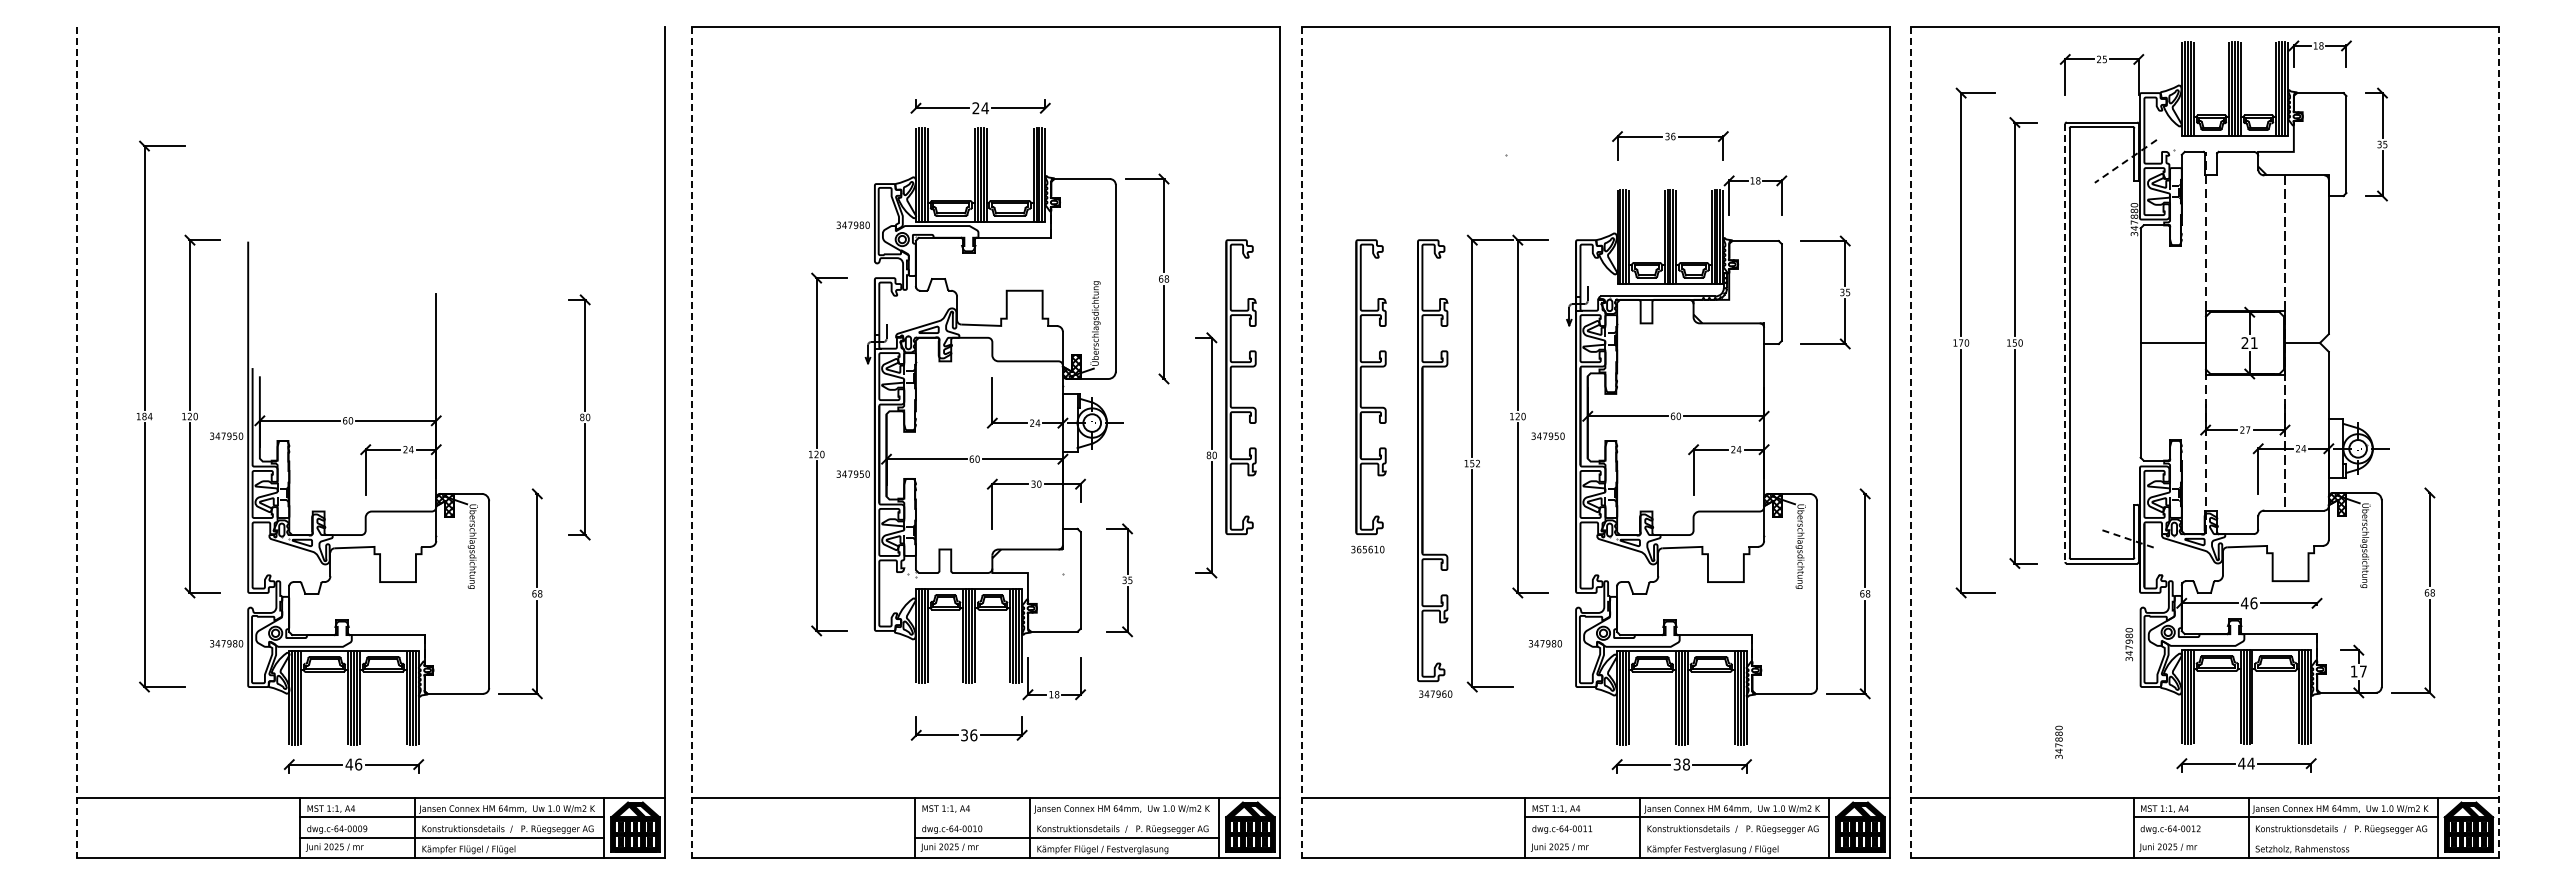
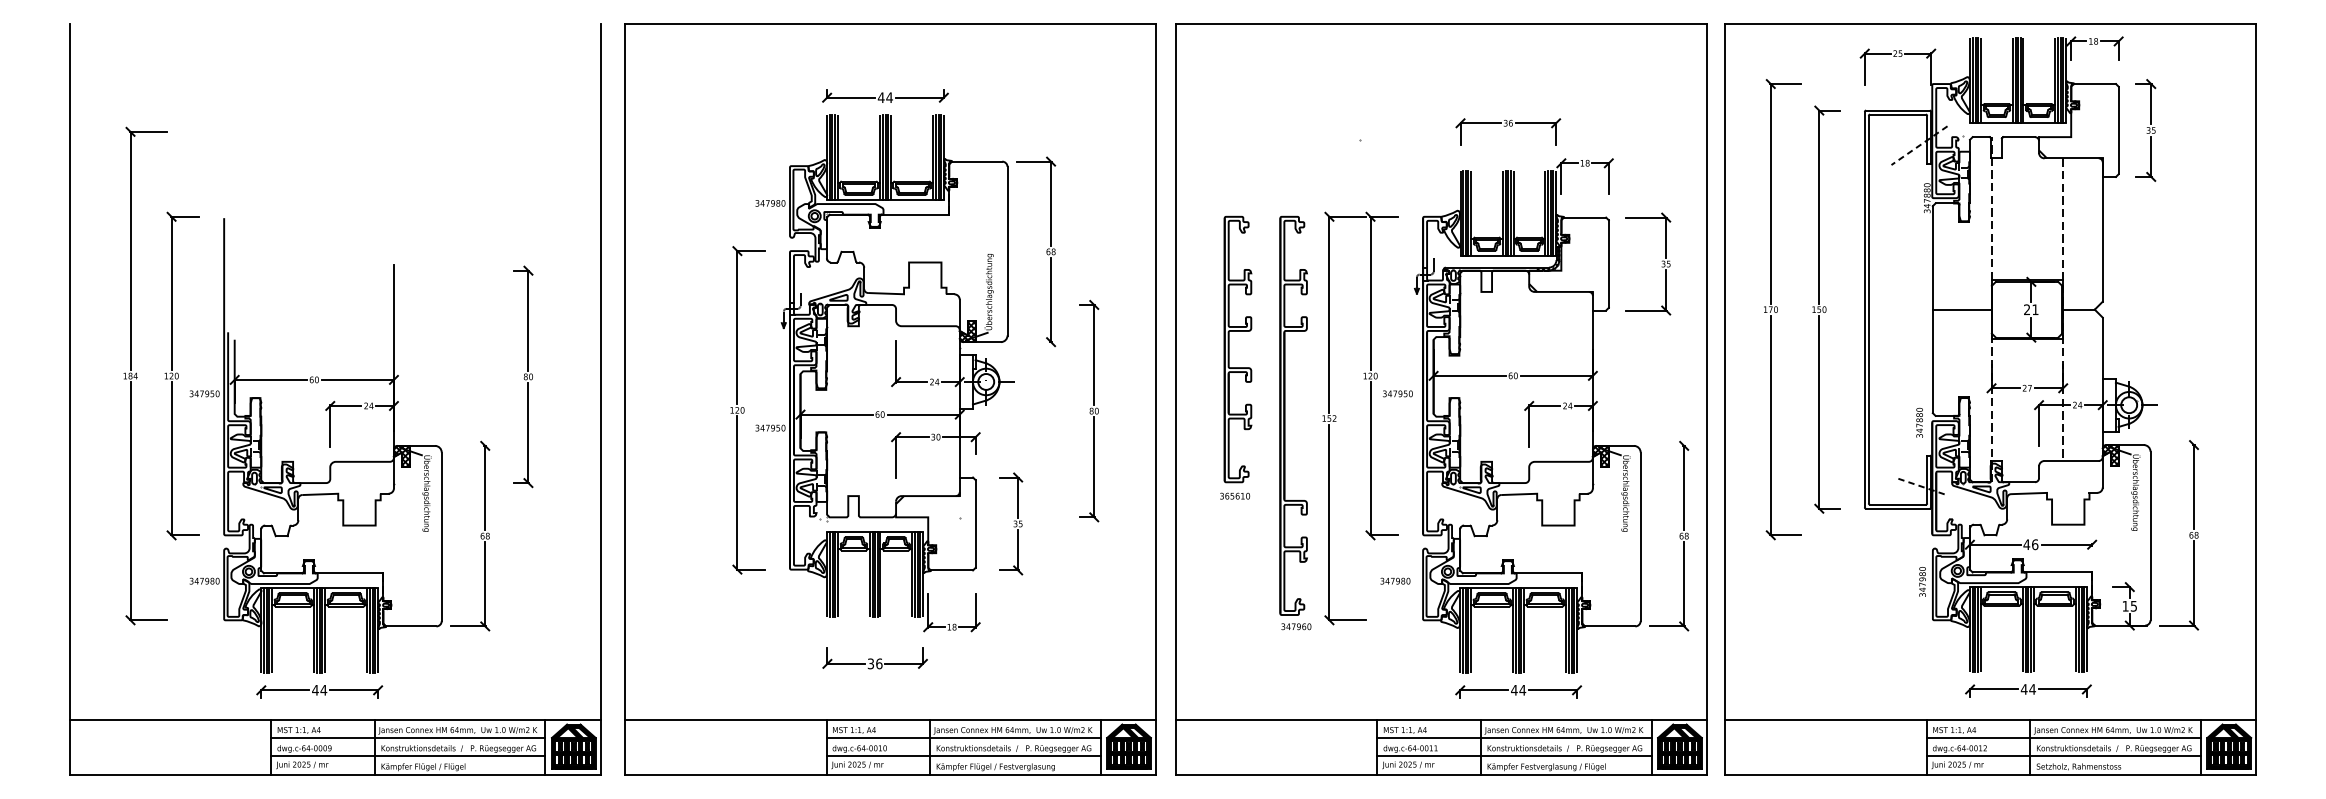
text: (975, 108) -> (880, 97), 24 -> 44
line: (2065, 343) -> (1865, 310), dashed -> solid
part: (1231, 387) -> (1111, 349), removed
line: (77, 442) -> (70, 399), dashed -> solid
line: (692, 442) -> (625, 399), dashed -> solid
line: (1302, 442) -> (1176, 399), dashed -> solid
line: (1910, 442) -> (1725, 399), dashed -> solid
line: (2498, 442) -> (2255, 399), dashed -> solid
text: (2363, 671) -> (2134, 606), 17 -> 15
text: (2058, 741) -> (1919, 422), moved
text: (358, 764) -> (323, 690), 46 -> 44
text: (1681, 764) -> (1518, 690), 38 -> 44
line: (1066, 817) -> (963, 738), added
line: (1677, 837) -> (1514, 756), added
line: (2285, 837) -> (2063, 756), added

